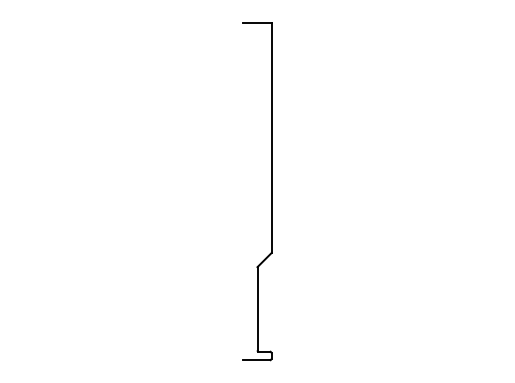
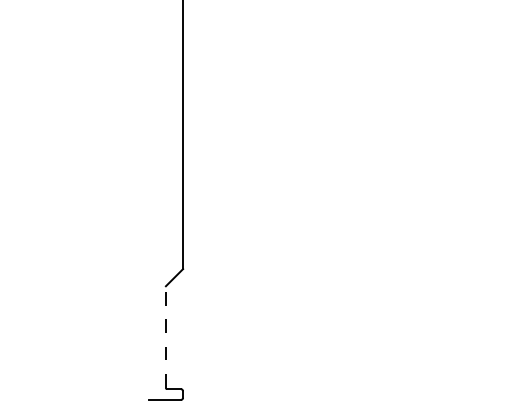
line: (257, 308) -> (165, 336), solid -> dashed

